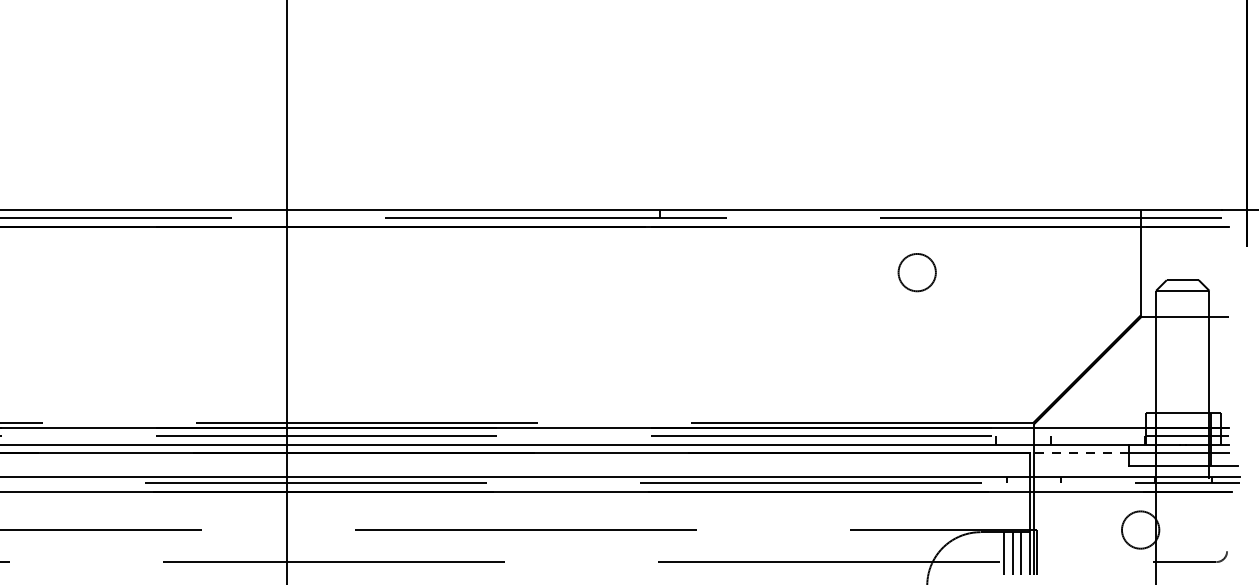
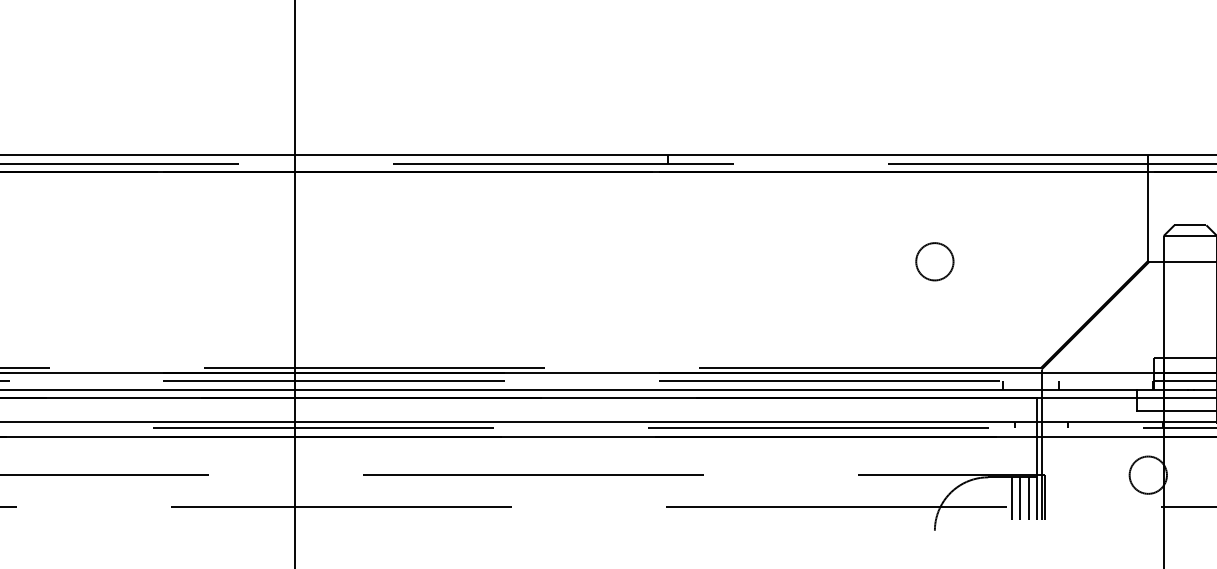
circle: (916, 272) -> (934, 261), moved
line: (1079, 453) -> (1087, 398), dashed -> solid

